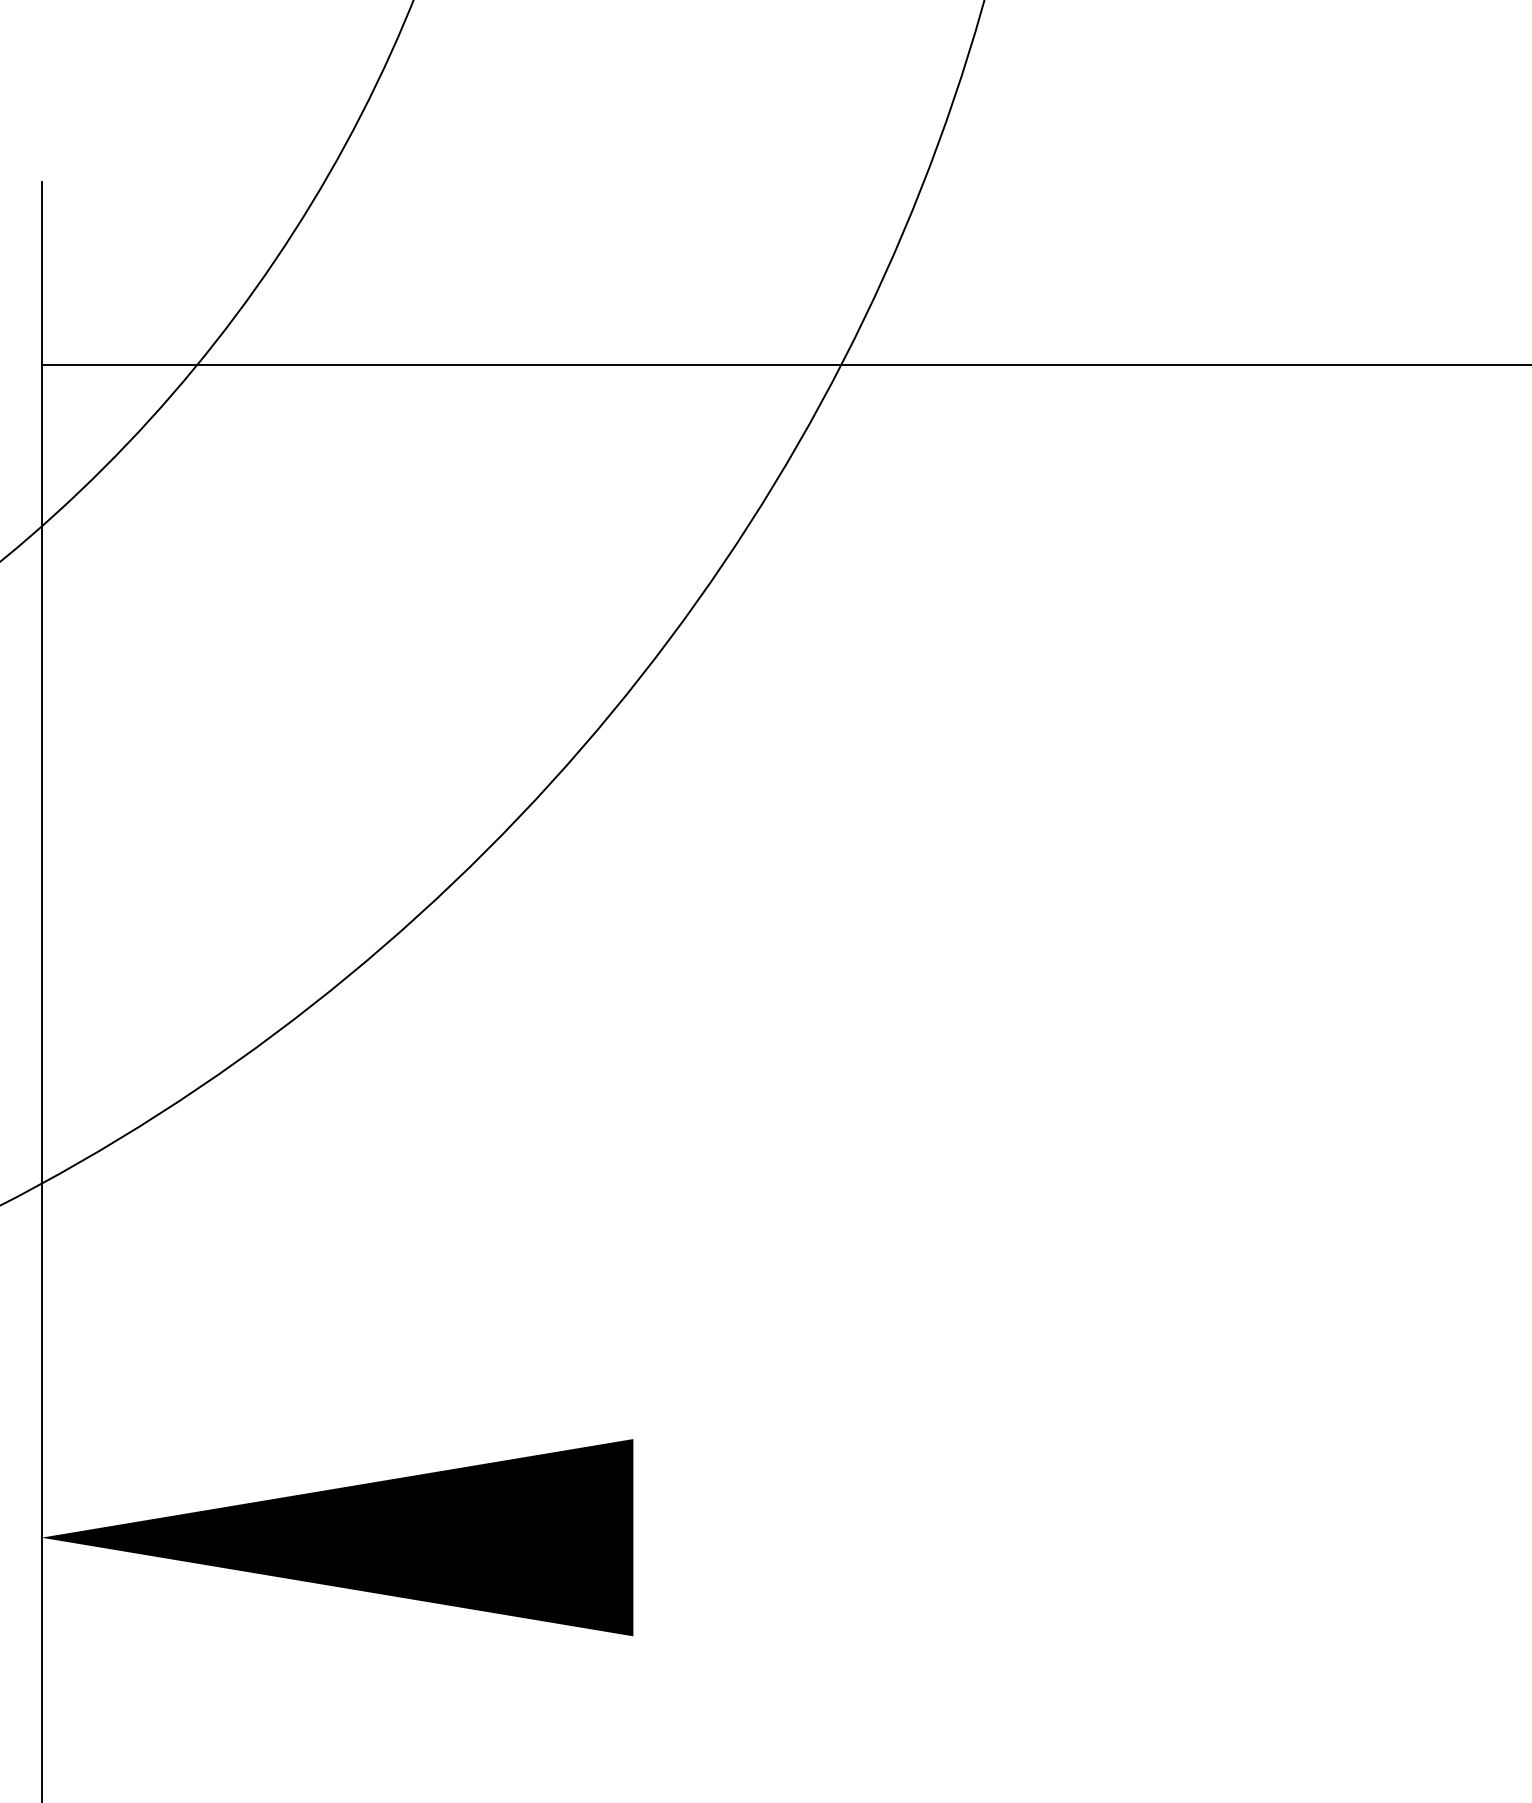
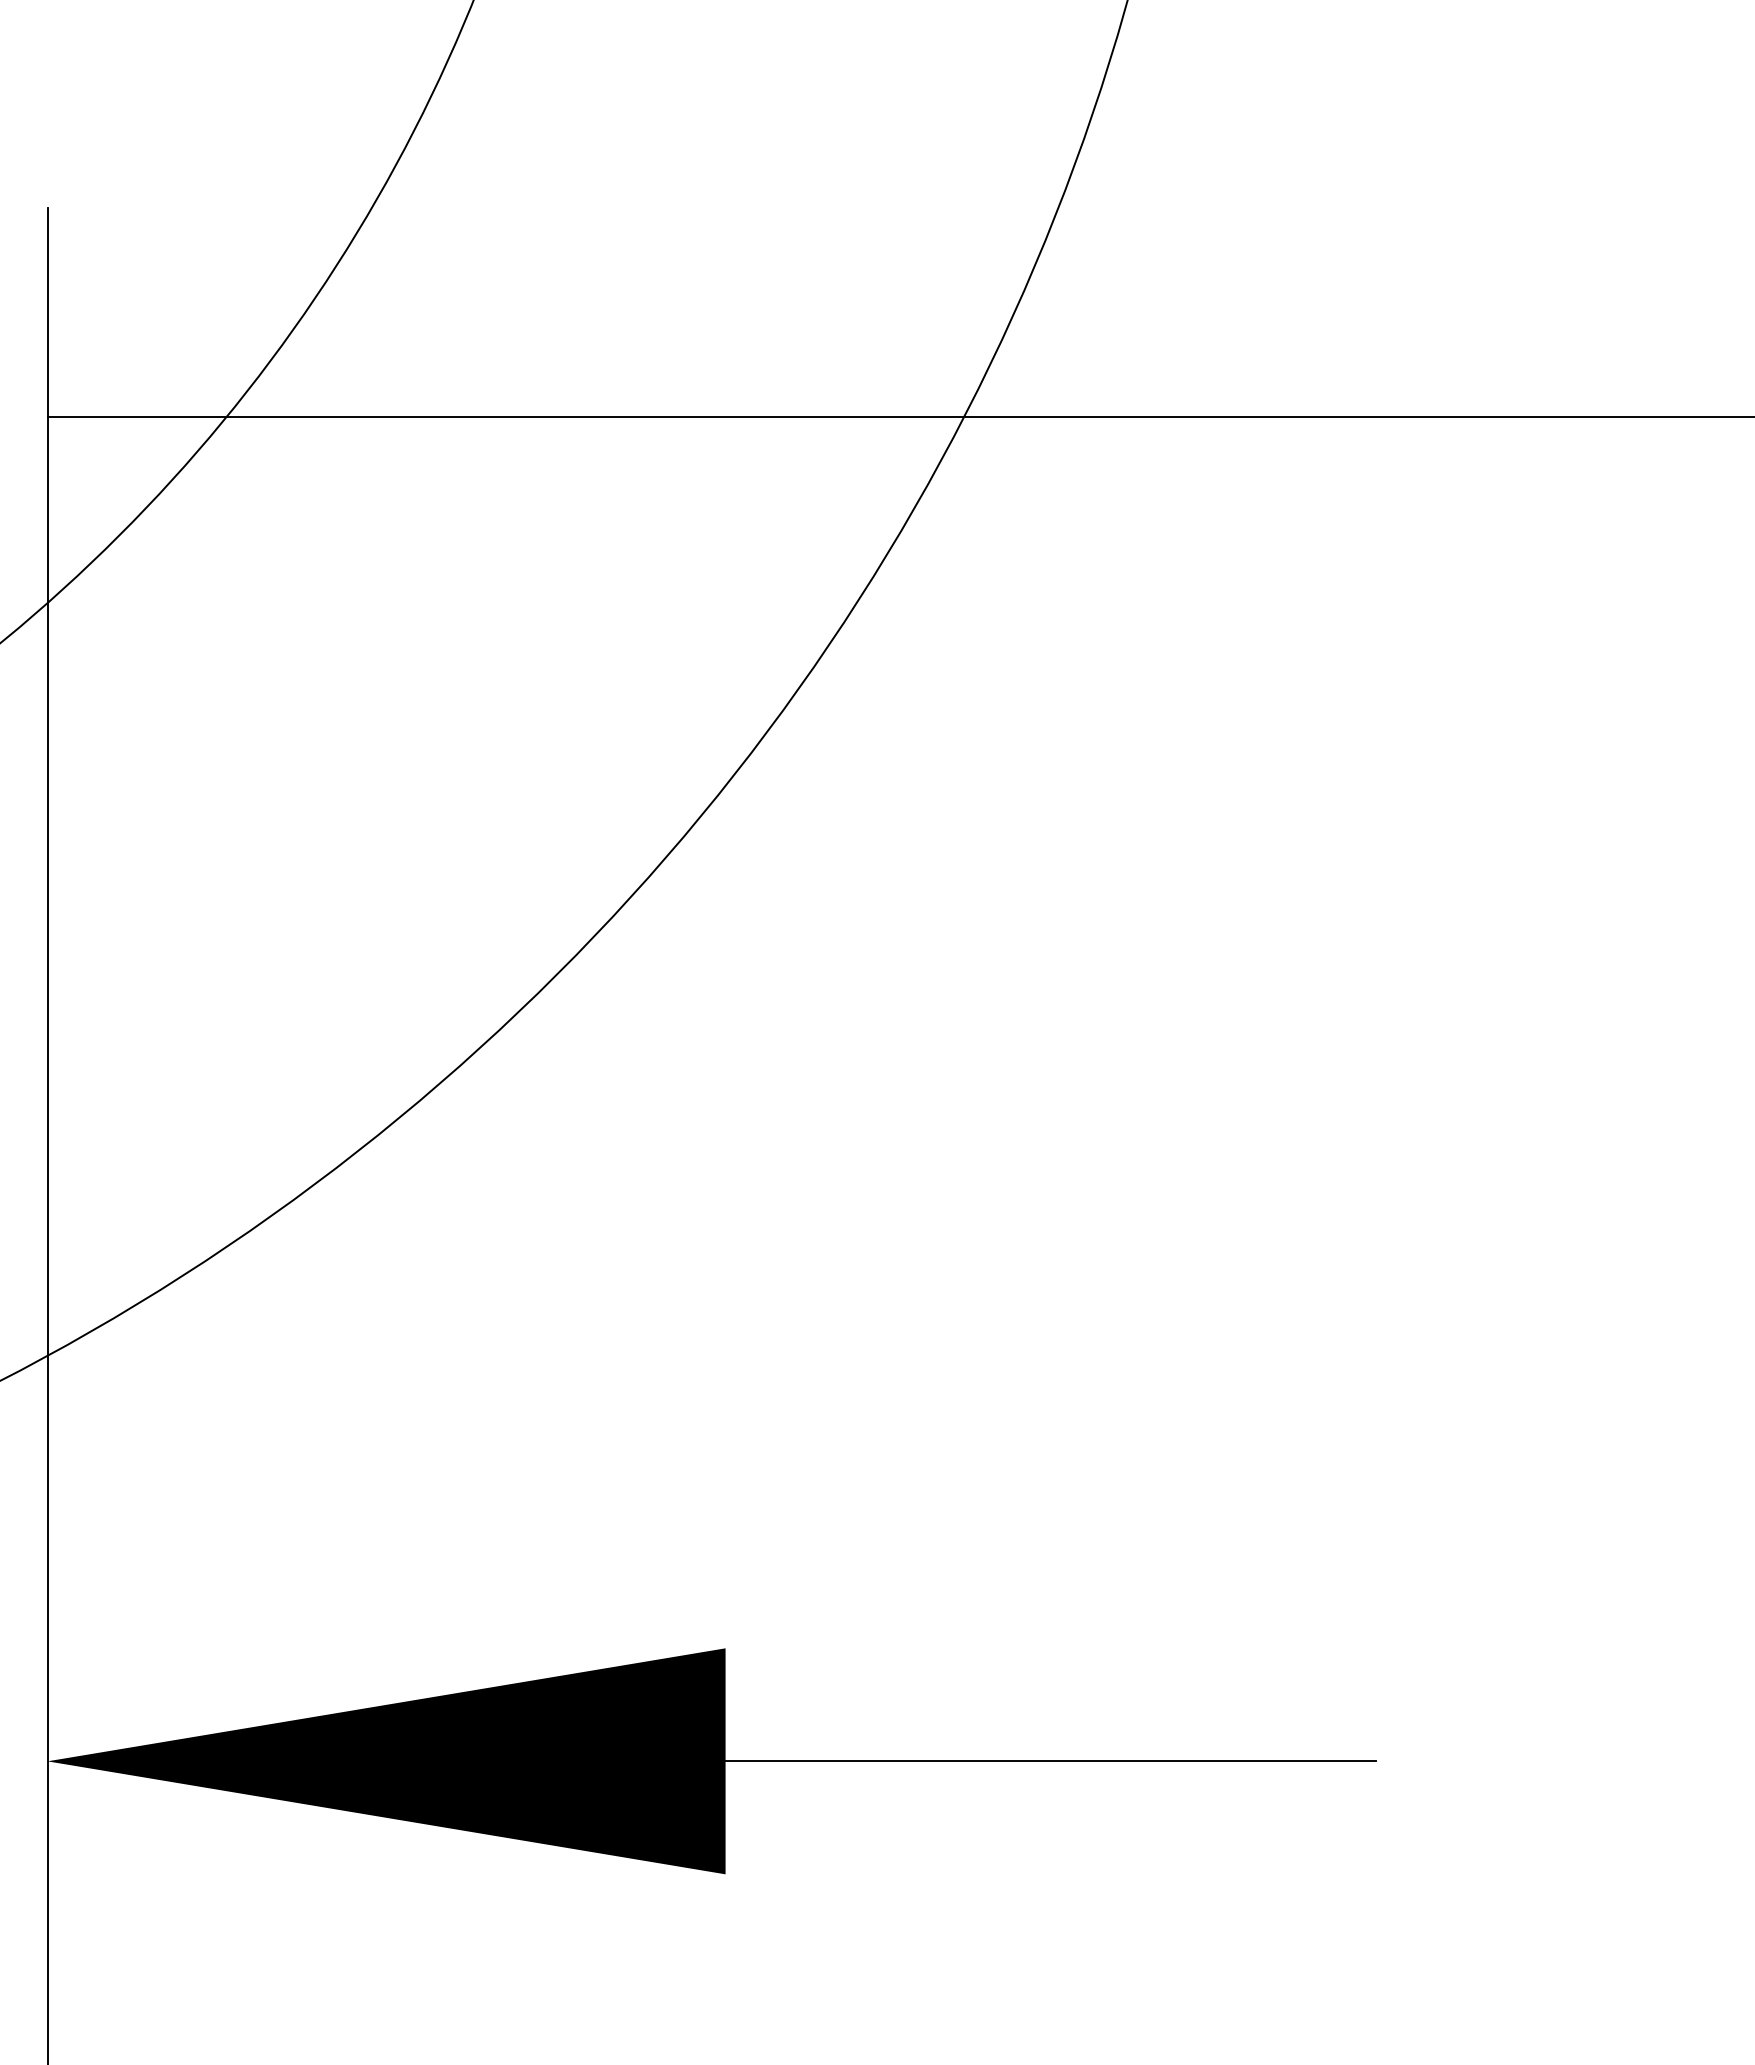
line: (917, 1537) -> (1050, 1761), added

